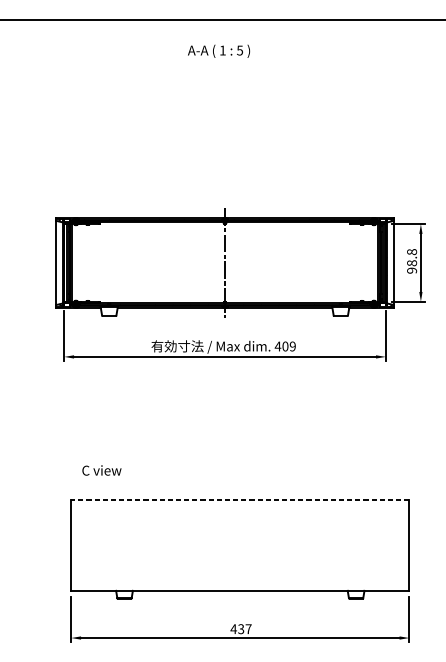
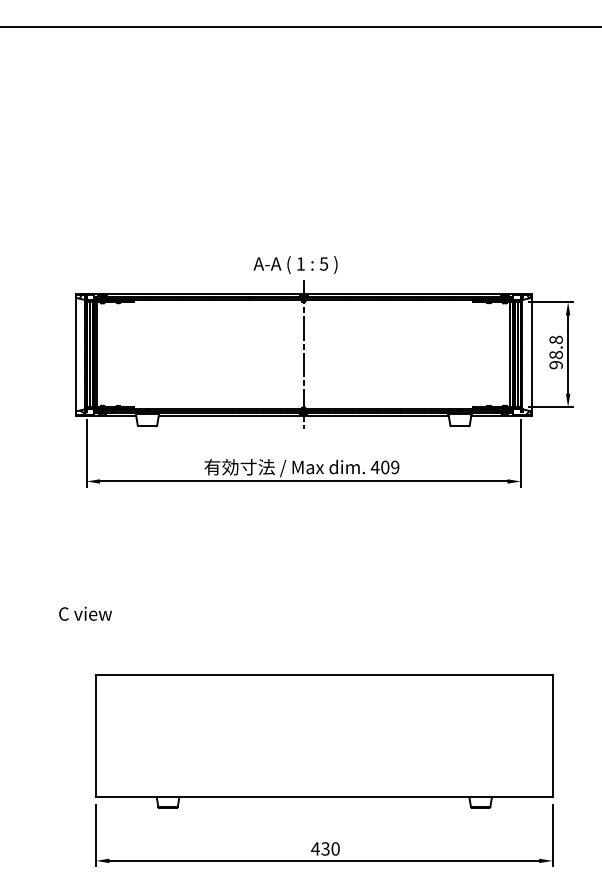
text: (218, 50) -> (295, 264), moved
text: (101, 470) -> (85, 613), moved
line: (239, 500) -> (323, 675), dashed -> solid
text: (248, 628) -> (335, 848), 437 -> 430

